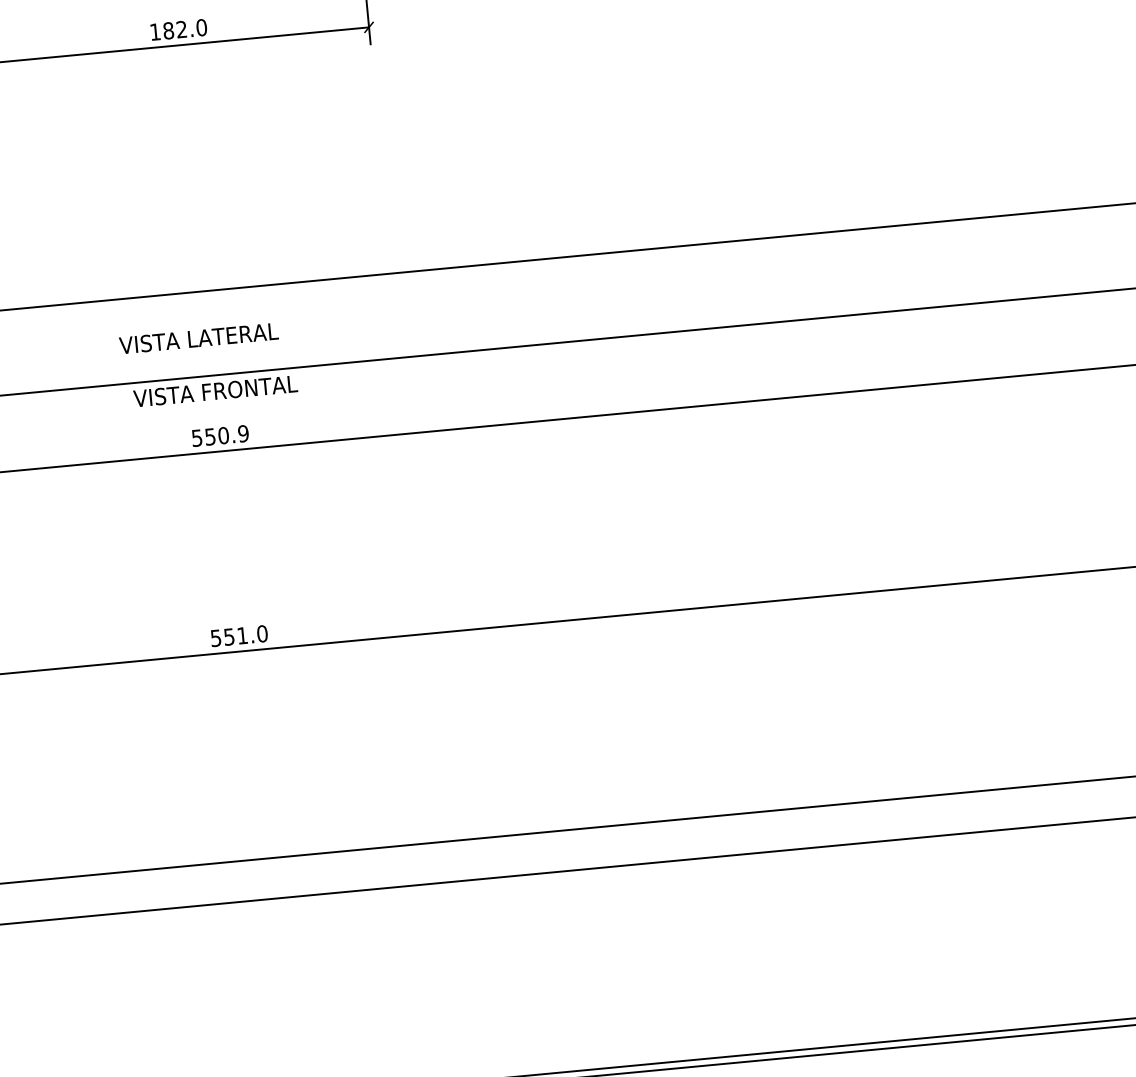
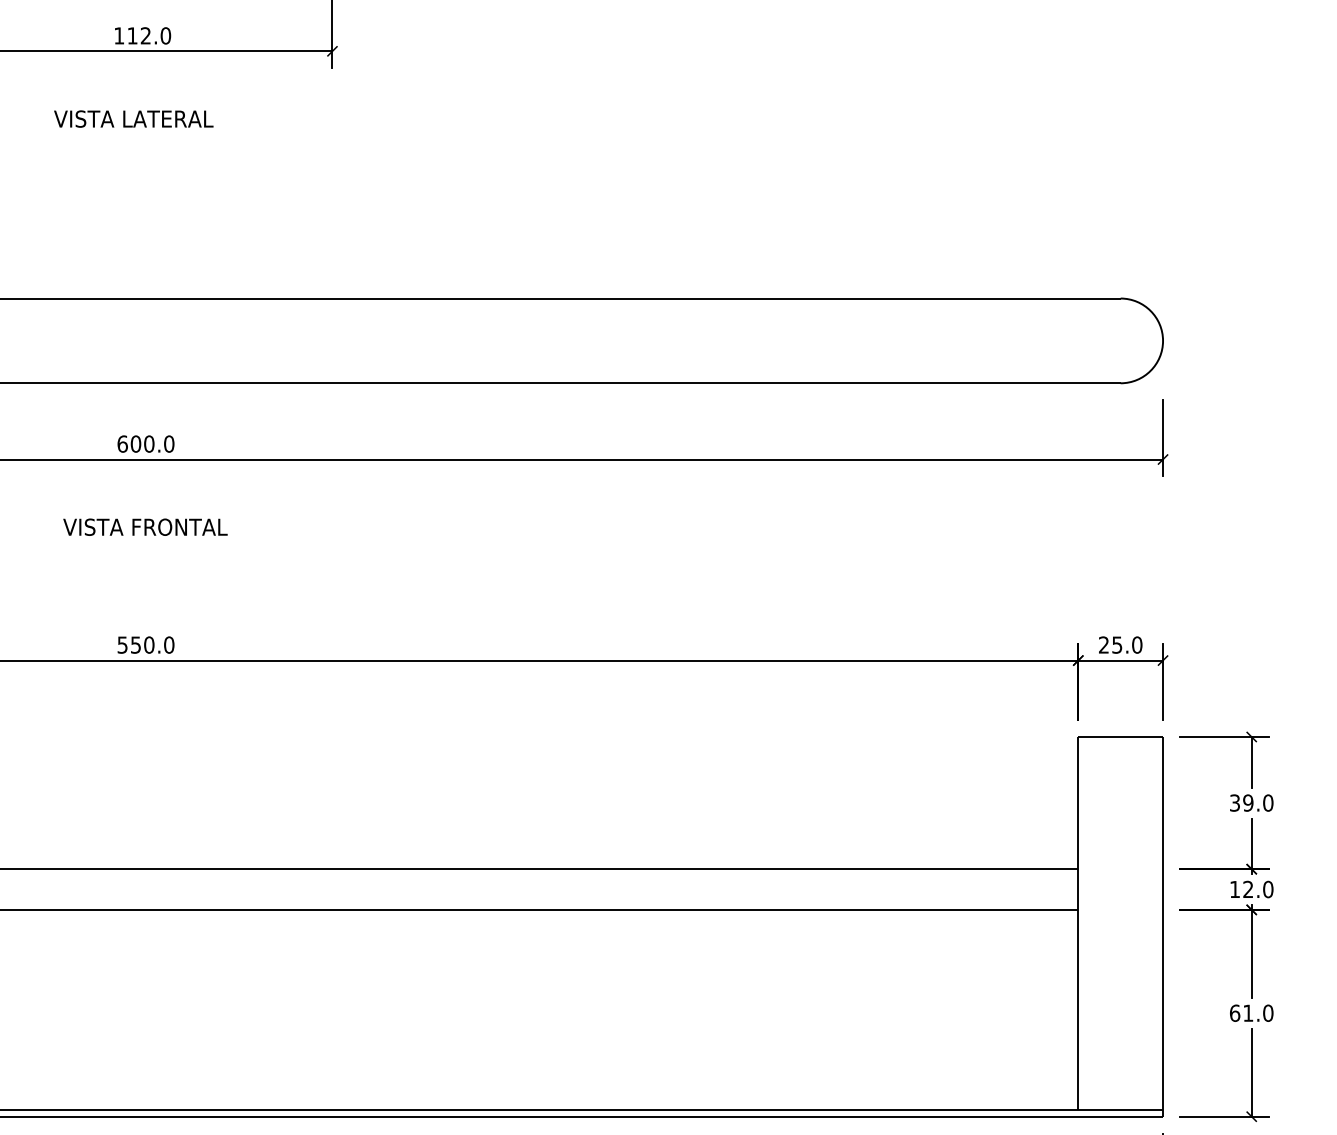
text: (168, 30) -> (132, 35), 182.0 -> 112.0
text: (198, 337) -> (133, 118), moved
text: (215, 390) -> (145, 526), moved
text: (219, 435) -> (145, 443), 550.9 -> 600.0
text: (242, 635) -> (149, 644), 551.0 -> 550.0

